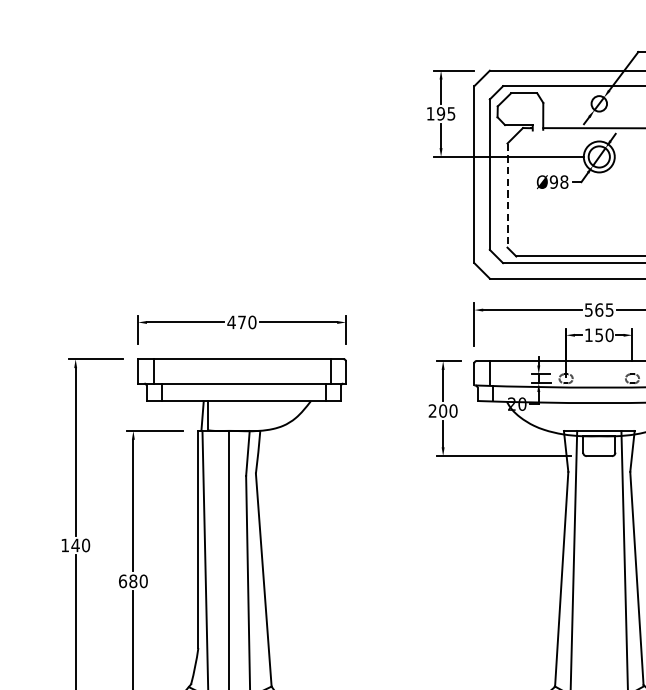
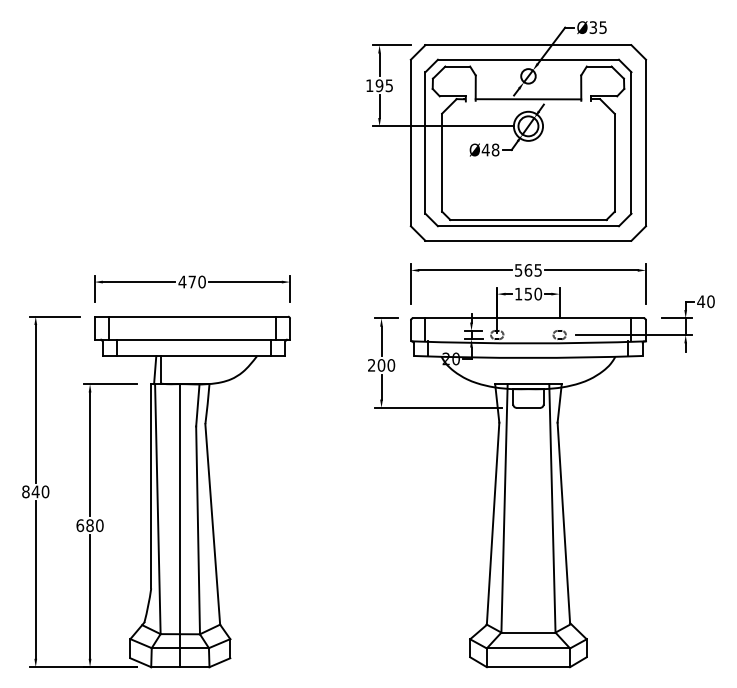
text: (553, 181) -> (485, 149), Ø98 -> Ø48
line: (507, 195) -> (442, 162), dashed -> solid
text: (64, 545) -> (25, 491), 140 -> 840

